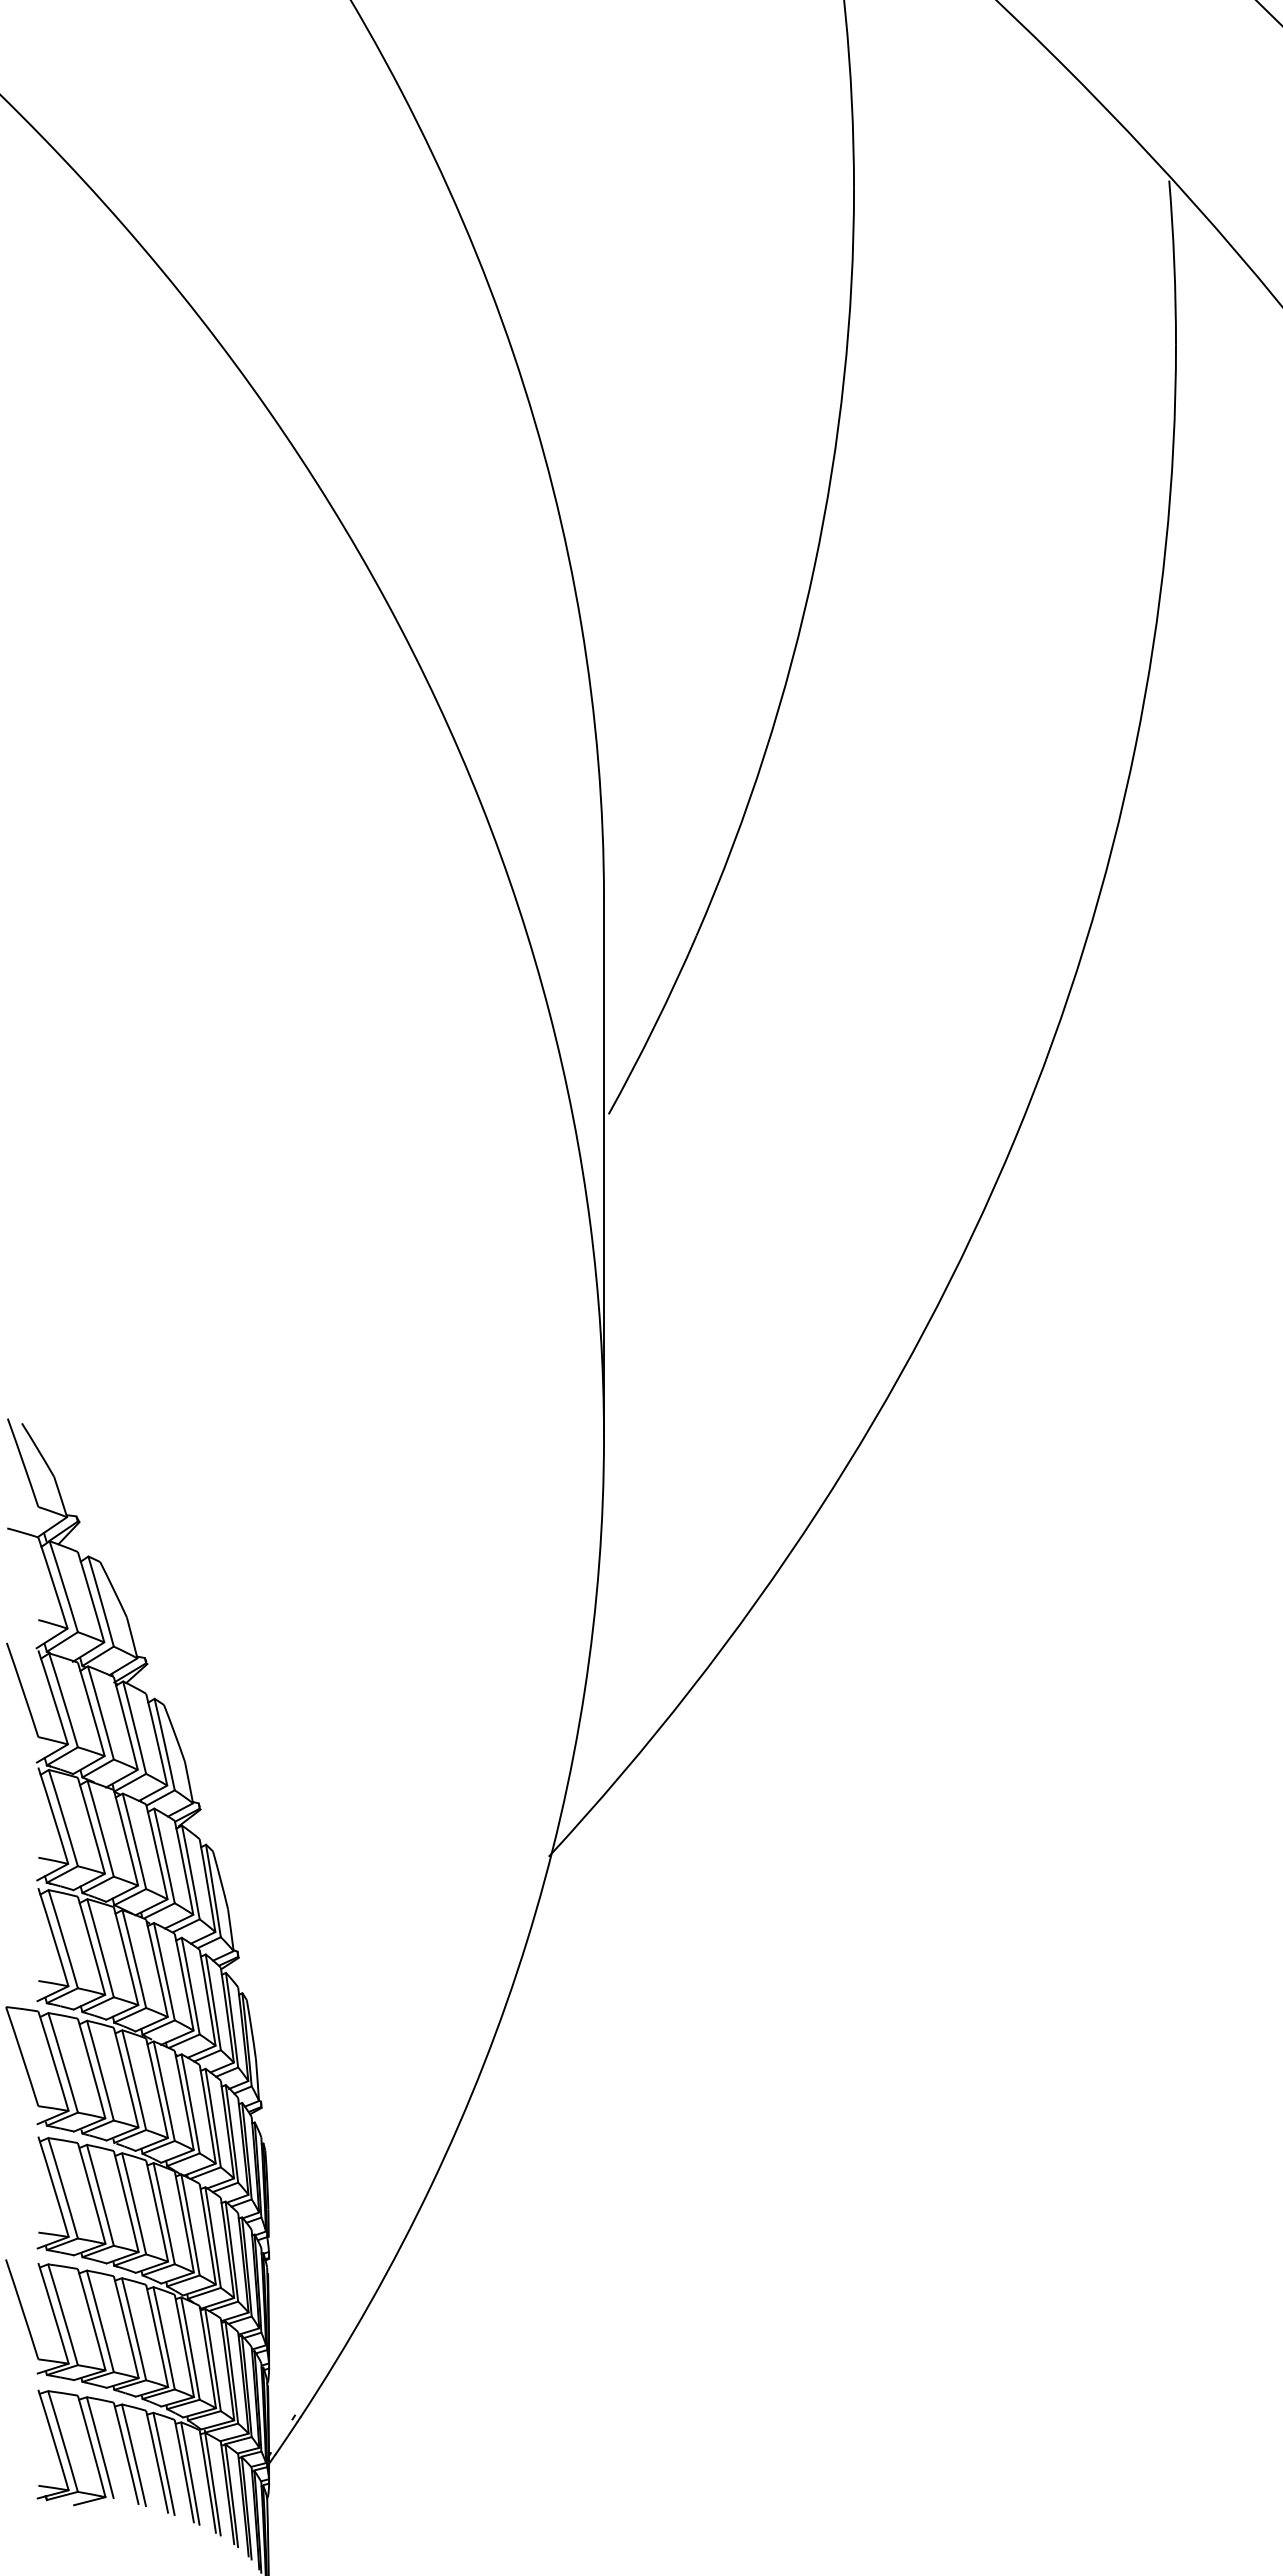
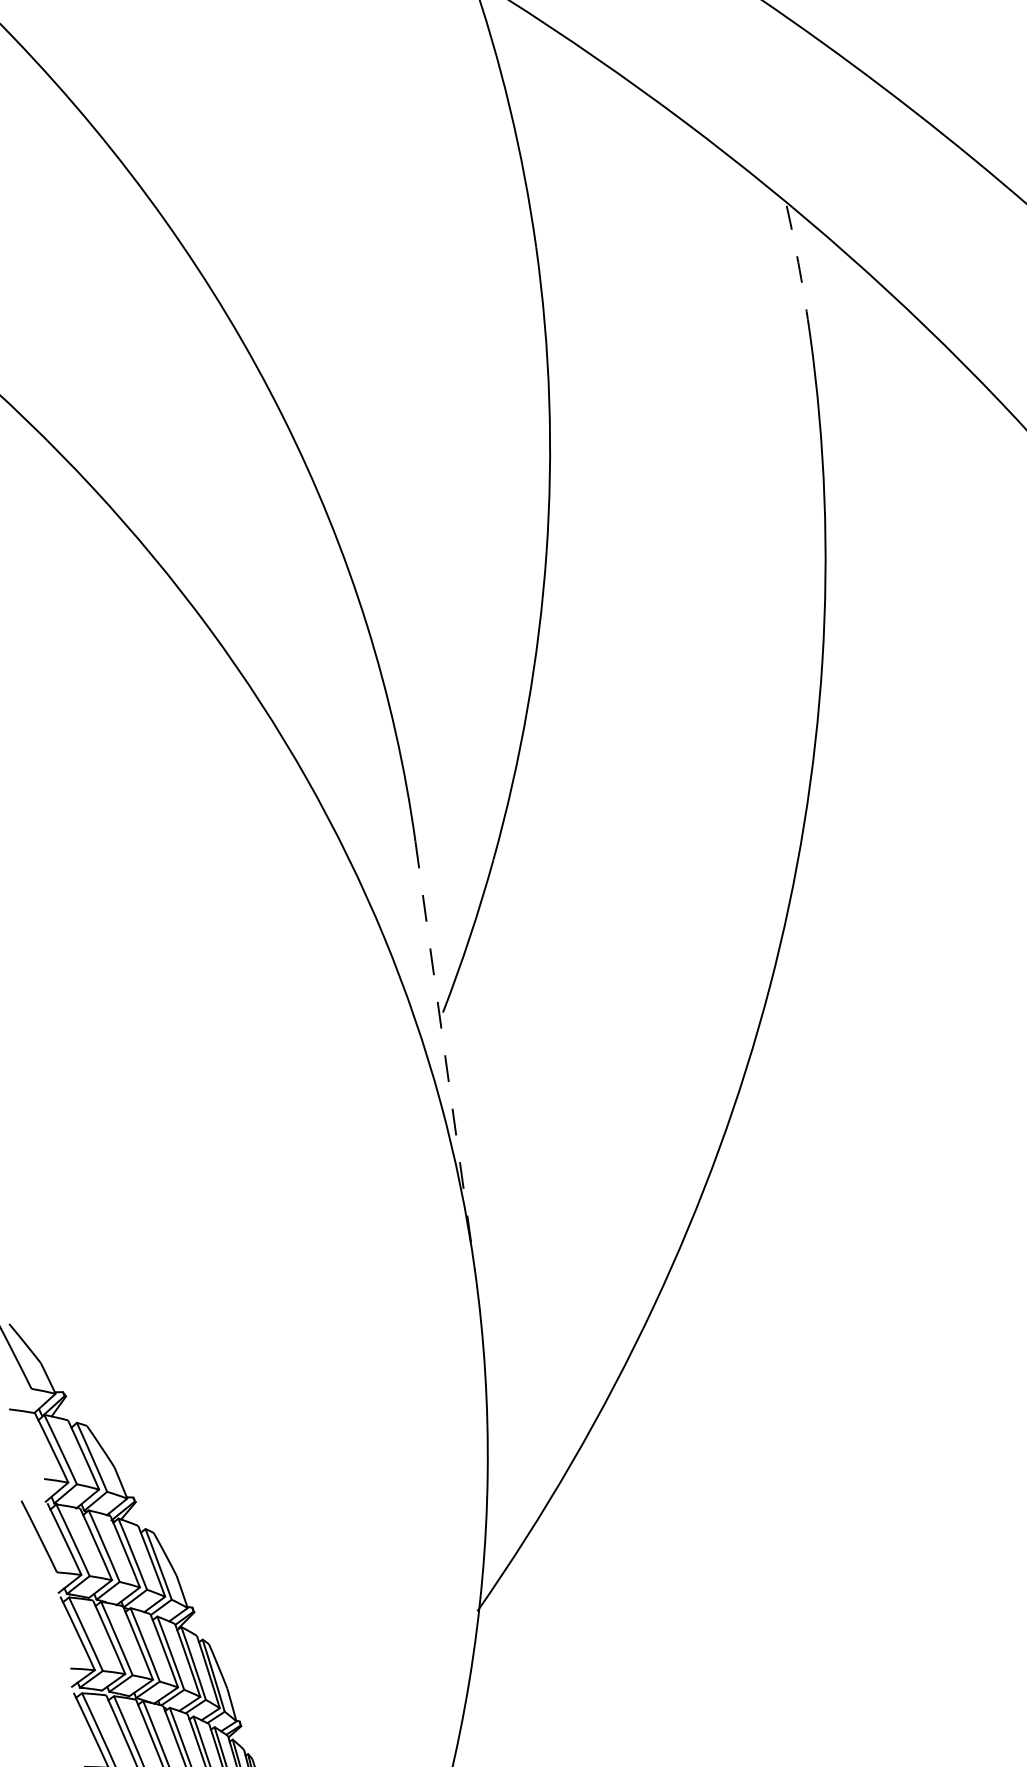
arc: (1174, 262) -> (799, 270), solid -> dashed
line: (604, 1168) -> (445, 1056), solid -> dashed

